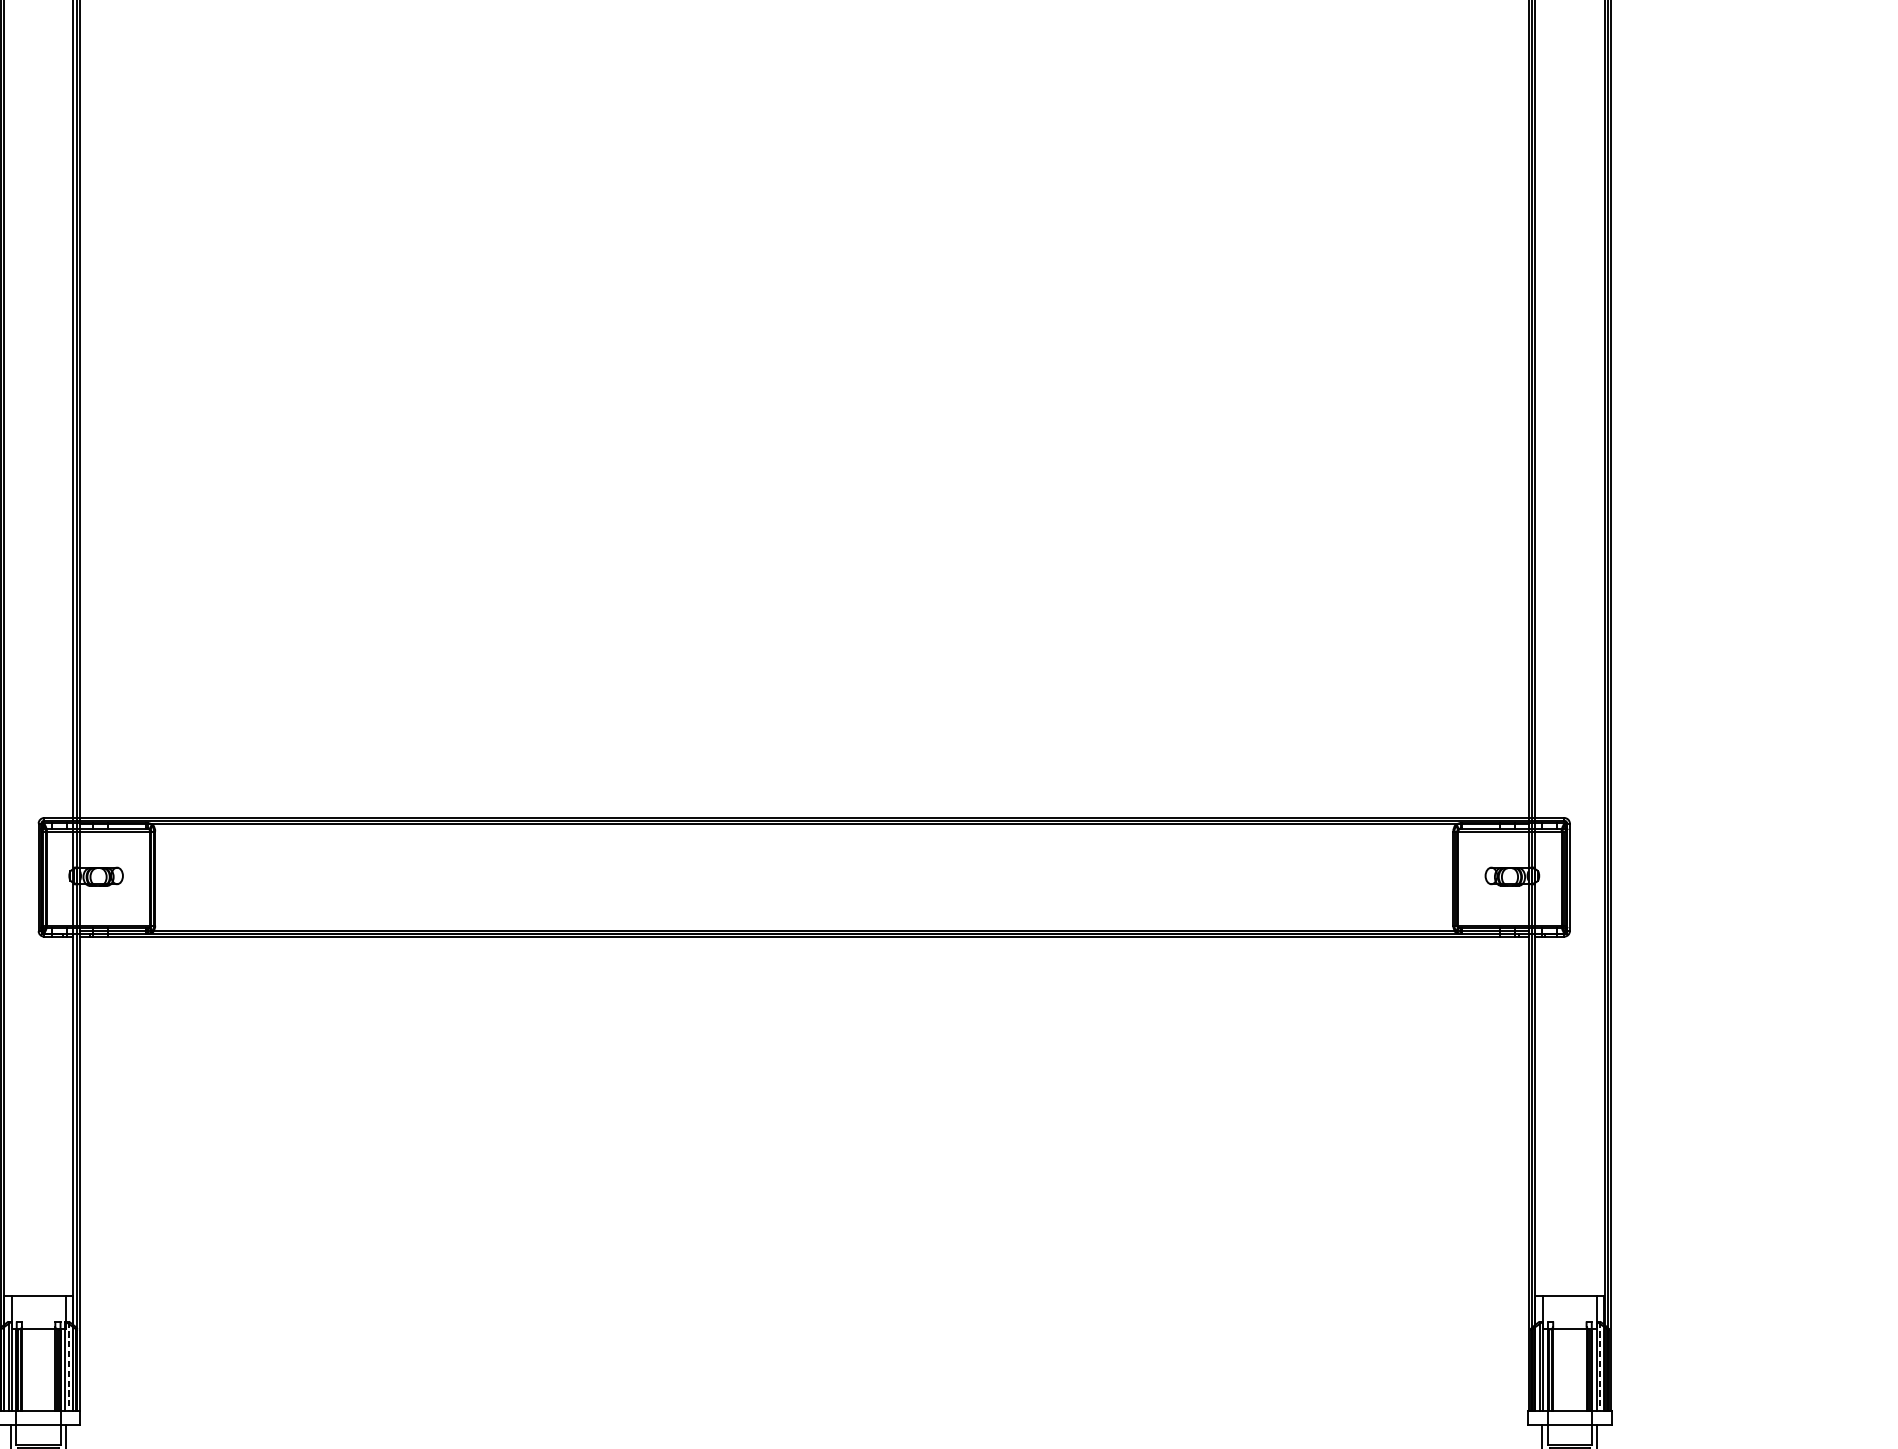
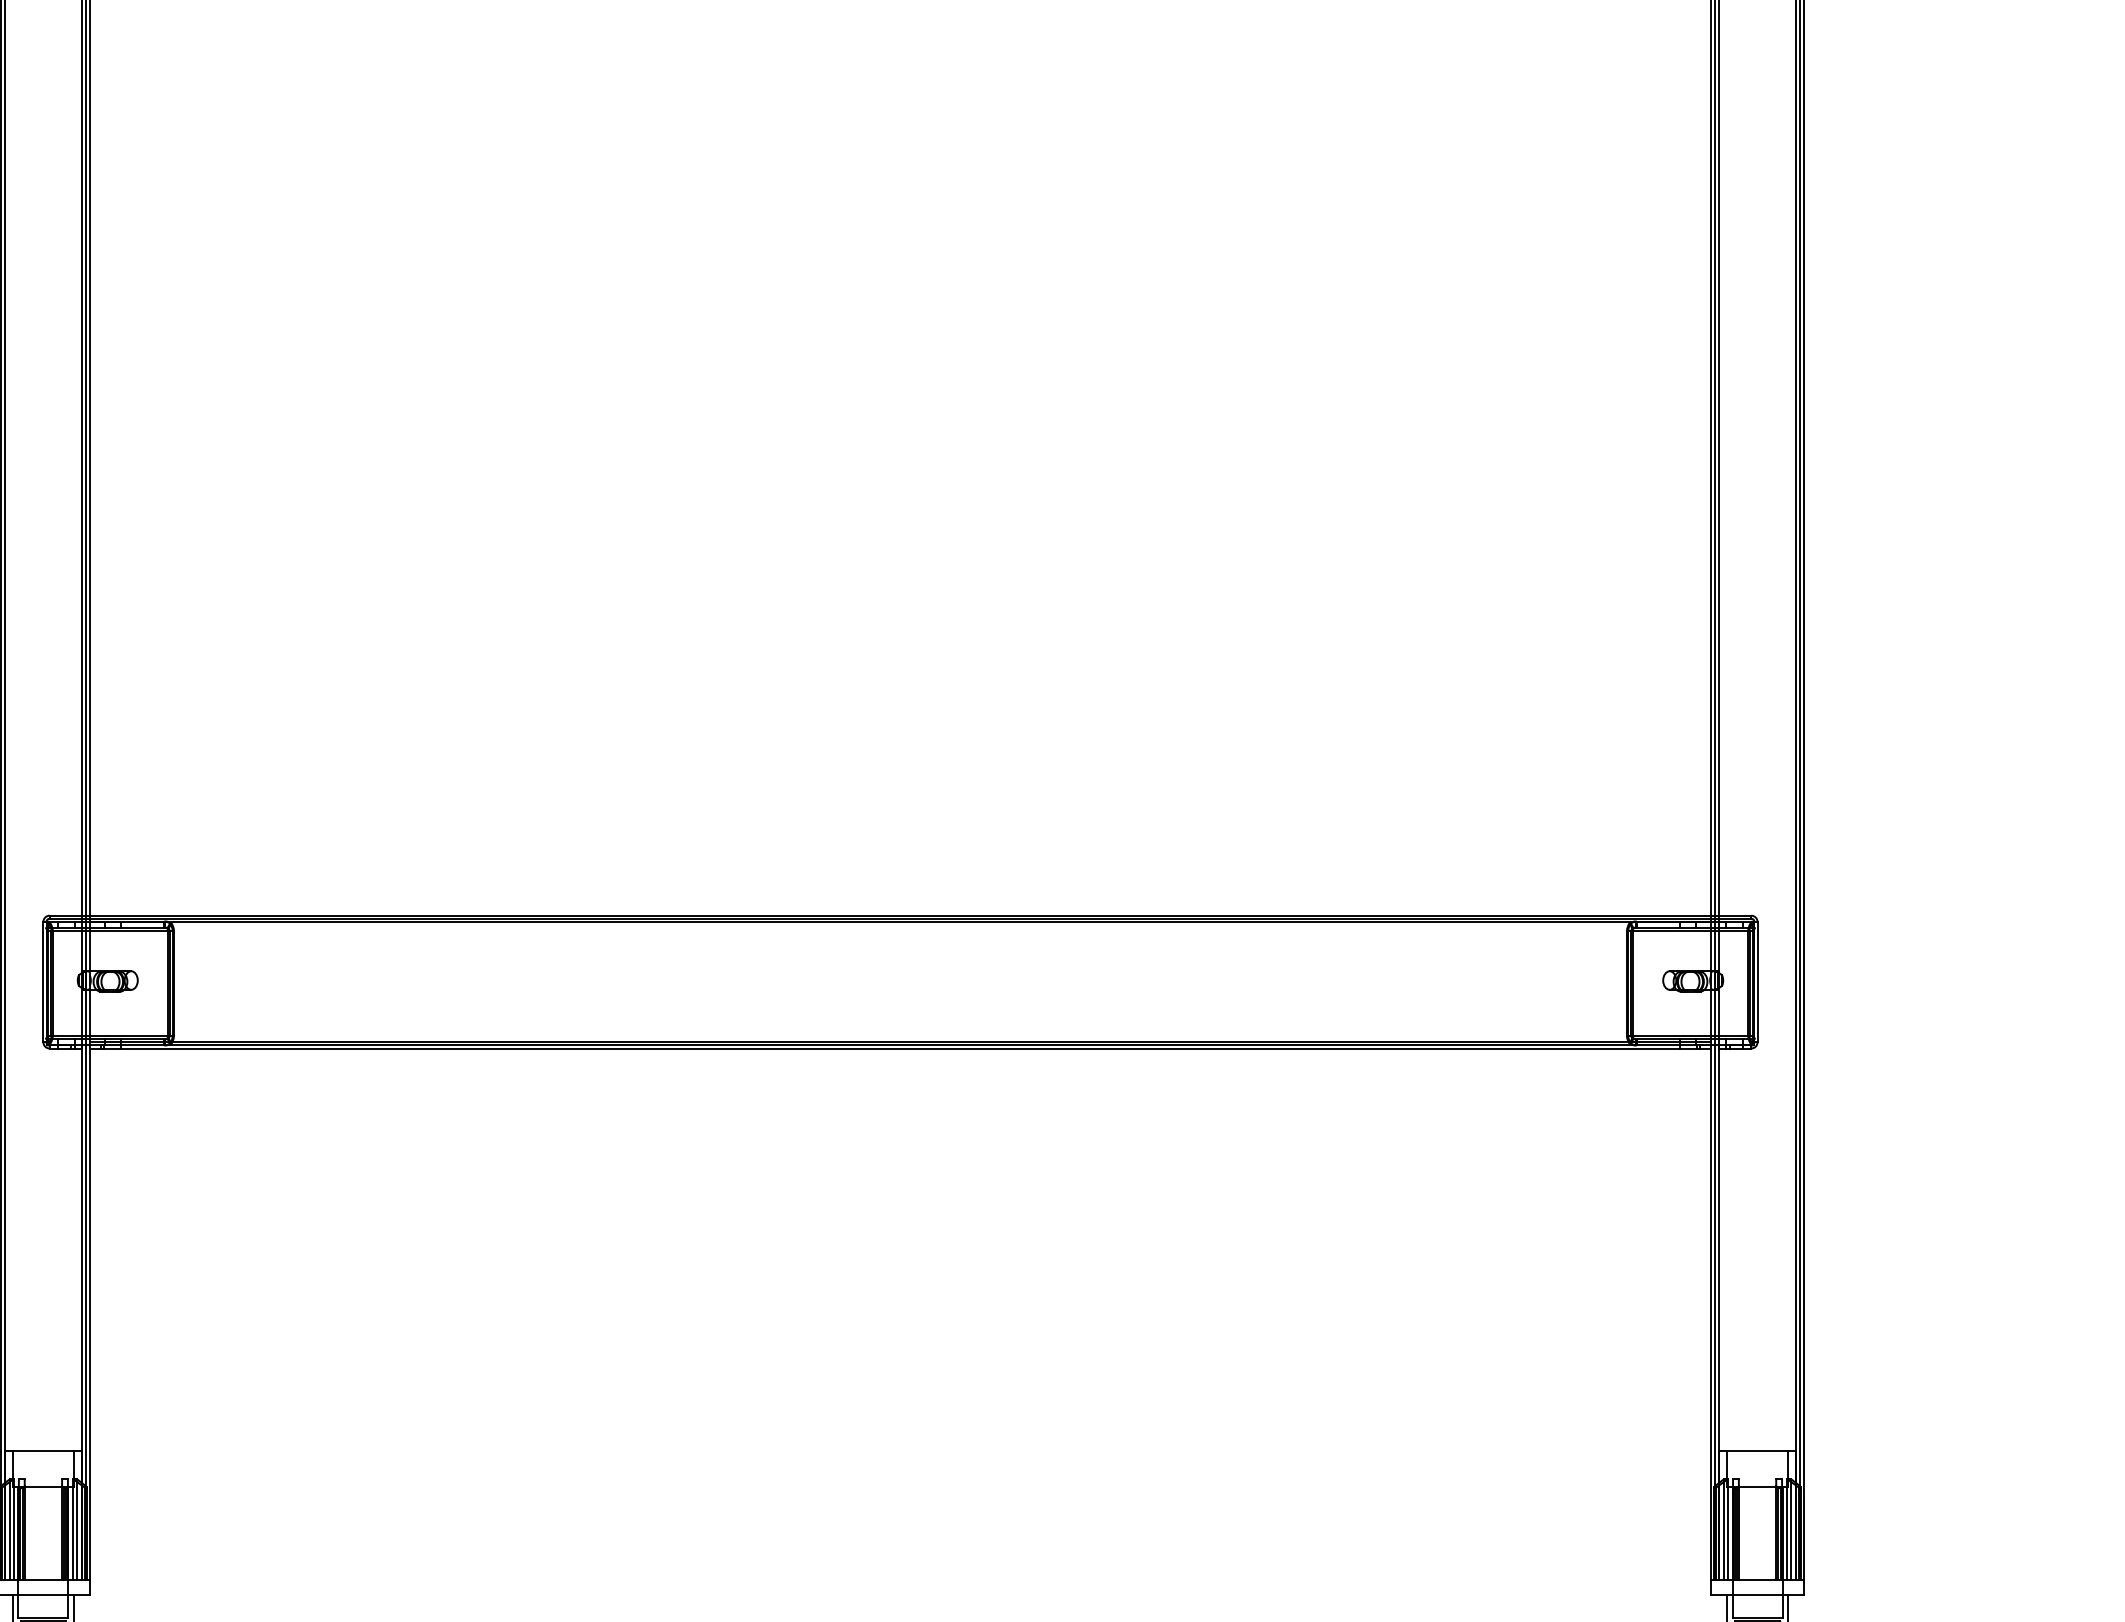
line: (69, 1367) -> (77, 1530), dashed -> solid
line: (1600, 1367) -> (1791, 1530), dashed -> solid

